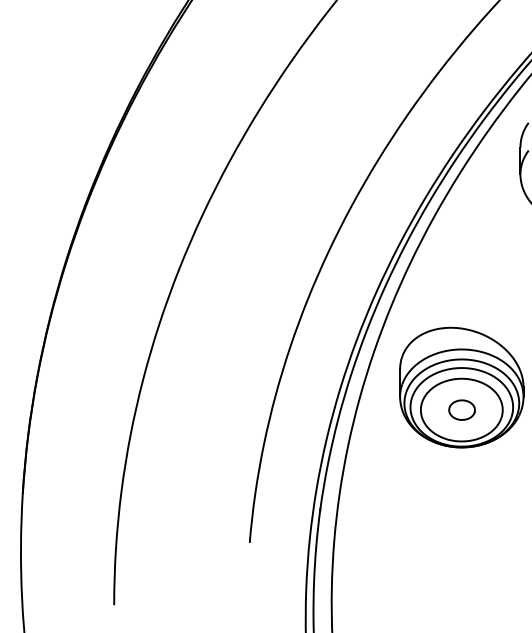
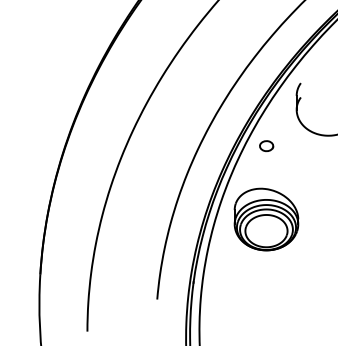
part: (461, 410) -> (266, 146), moved

